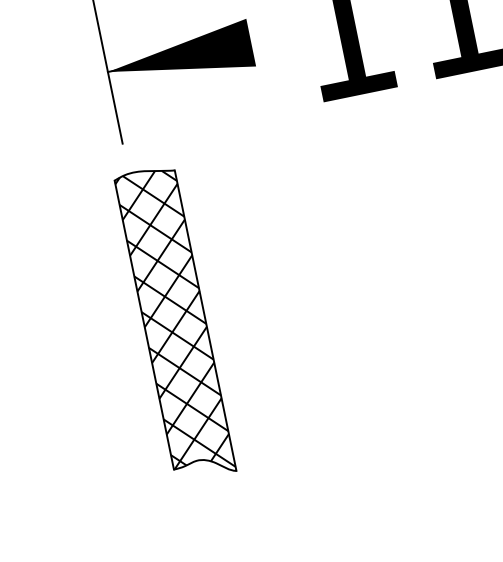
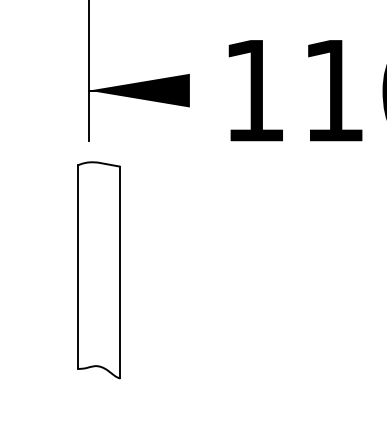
hatch: (175, 323) -> (99, 270), removed

